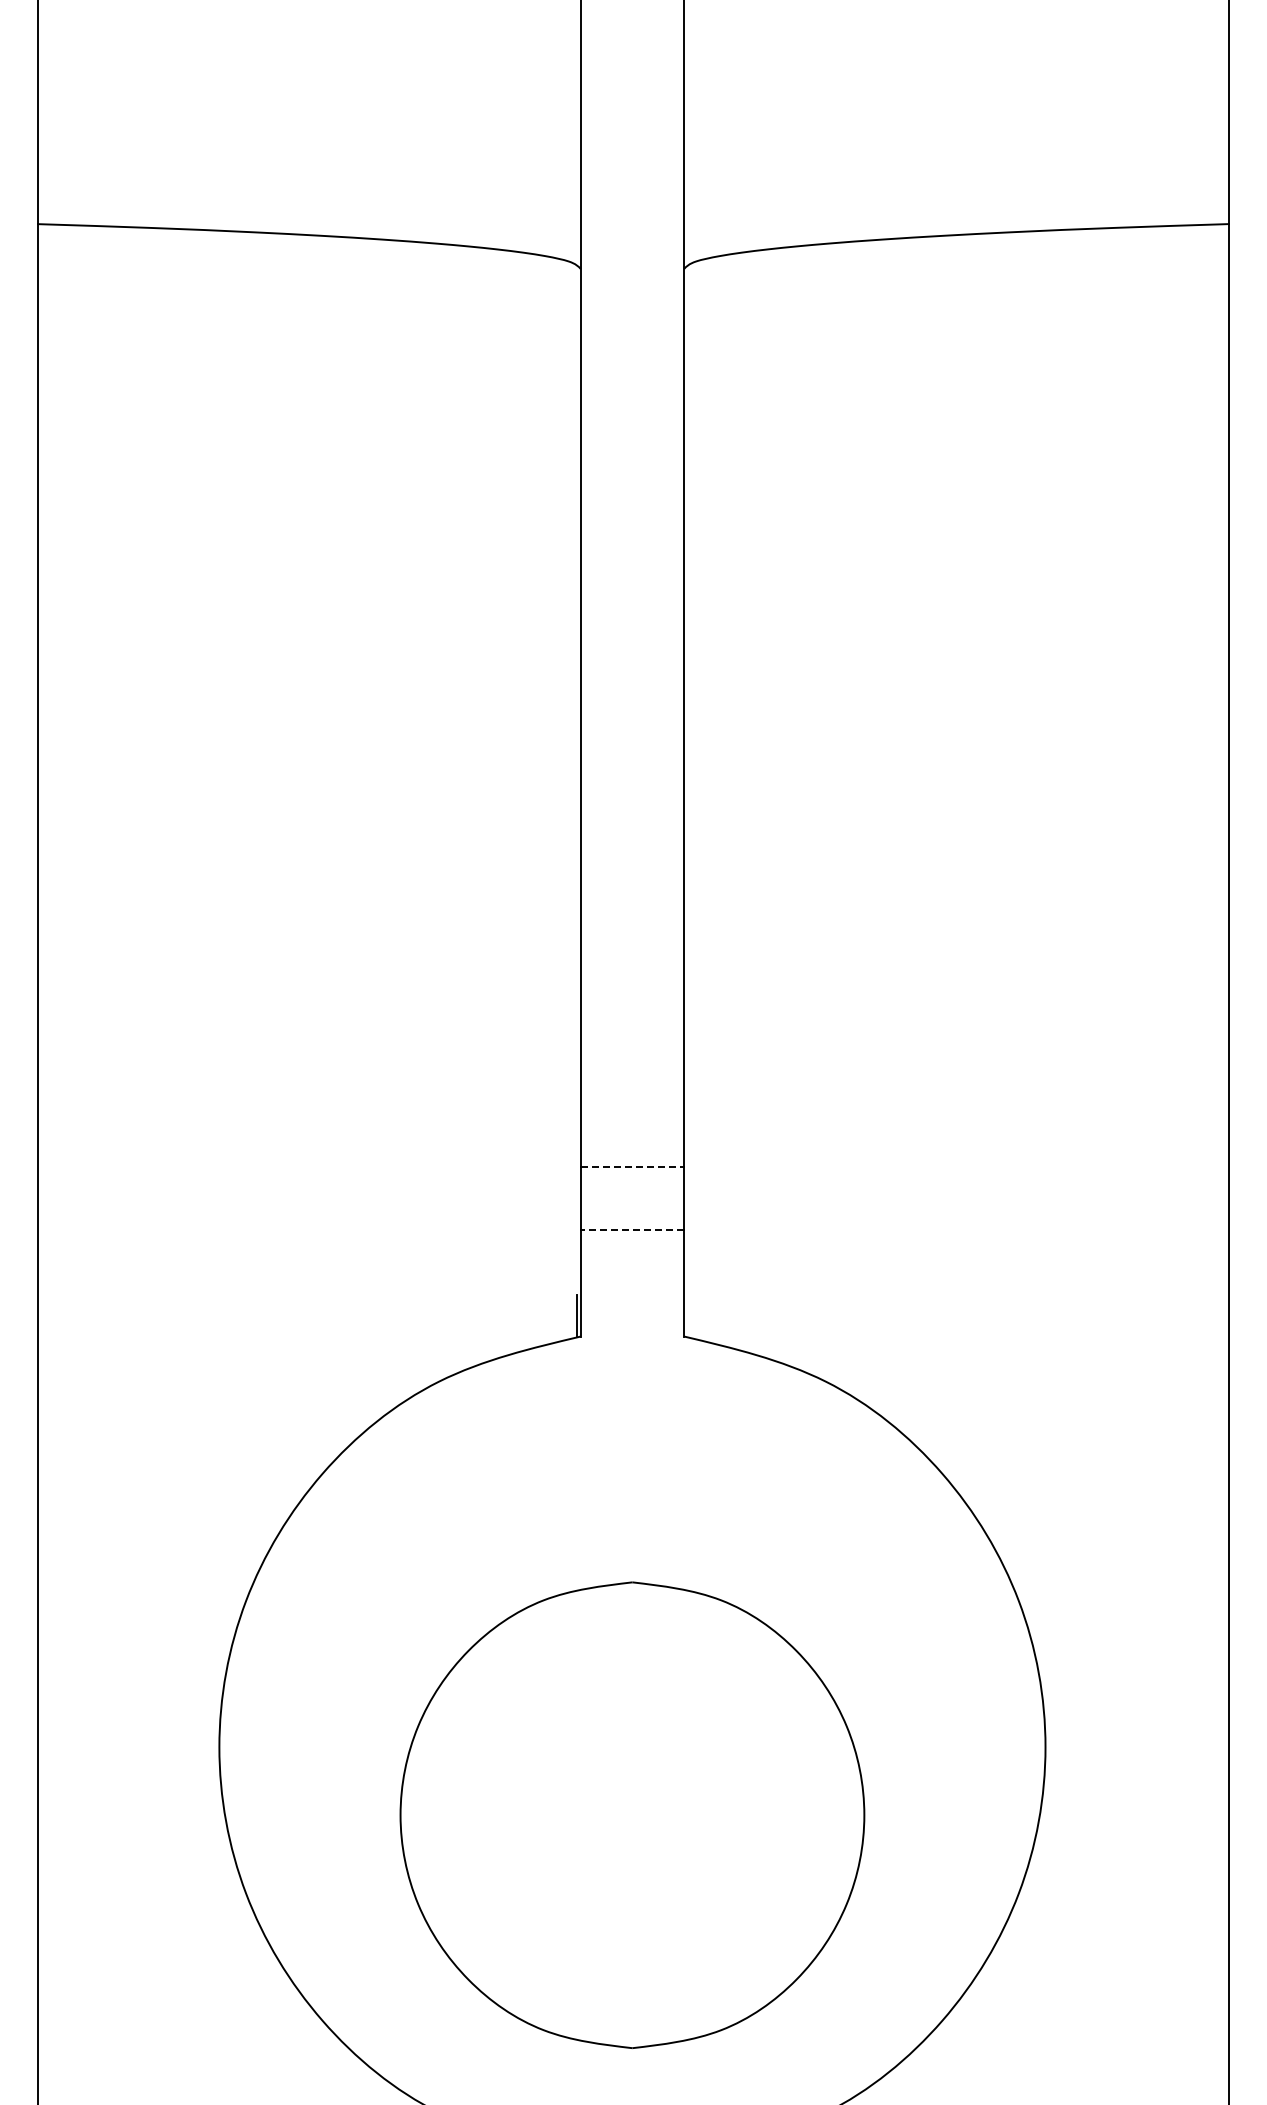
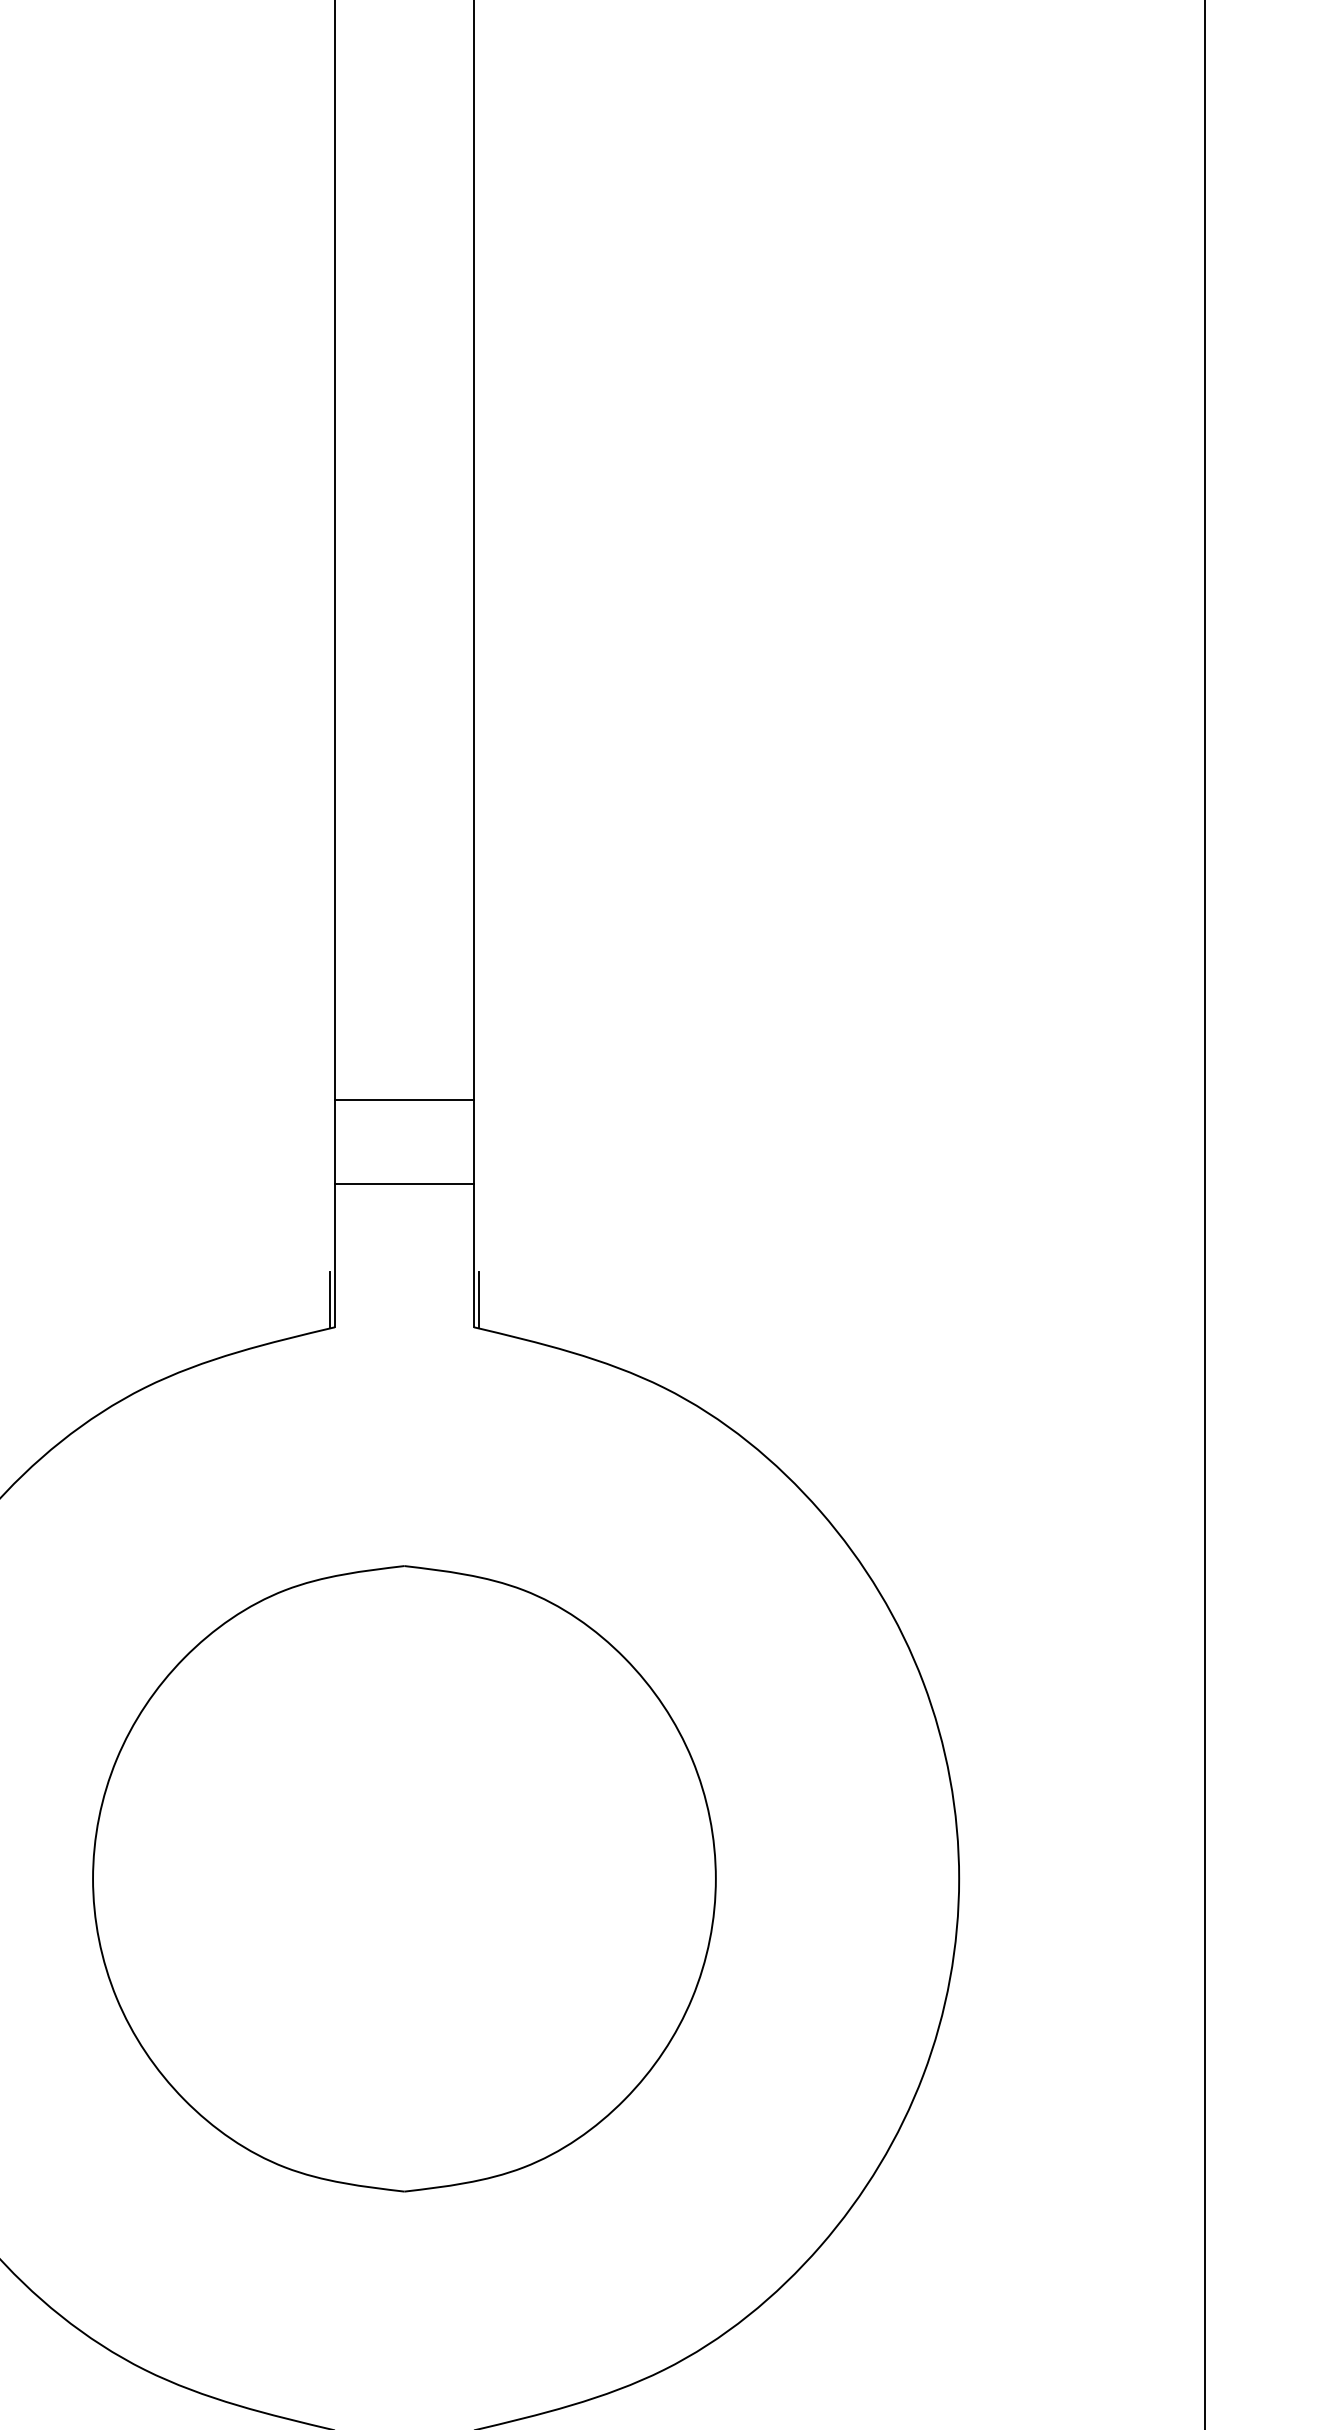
line: (632, 1167) -> (404, 1100), dashed -> solid
line: (632, 1229) -> (404, 1183), dashed -> solid
line: (687, 1316) -> (478, 1300), added
part: (632, 1814) -> (404, 1877), moved

